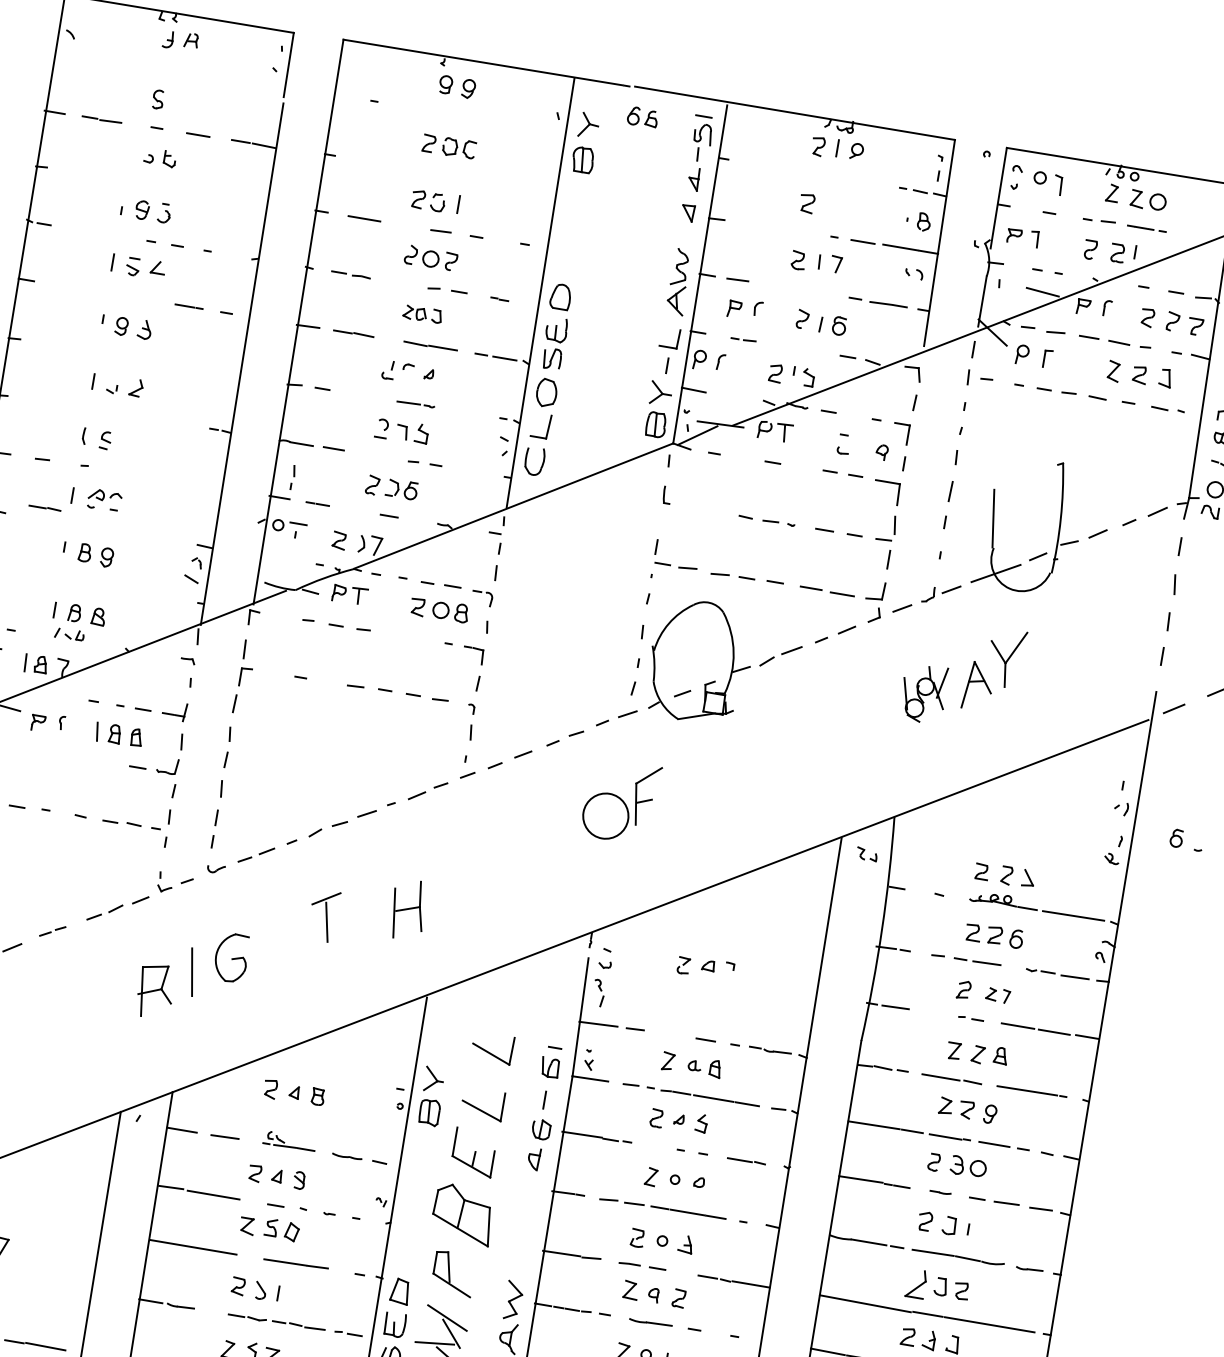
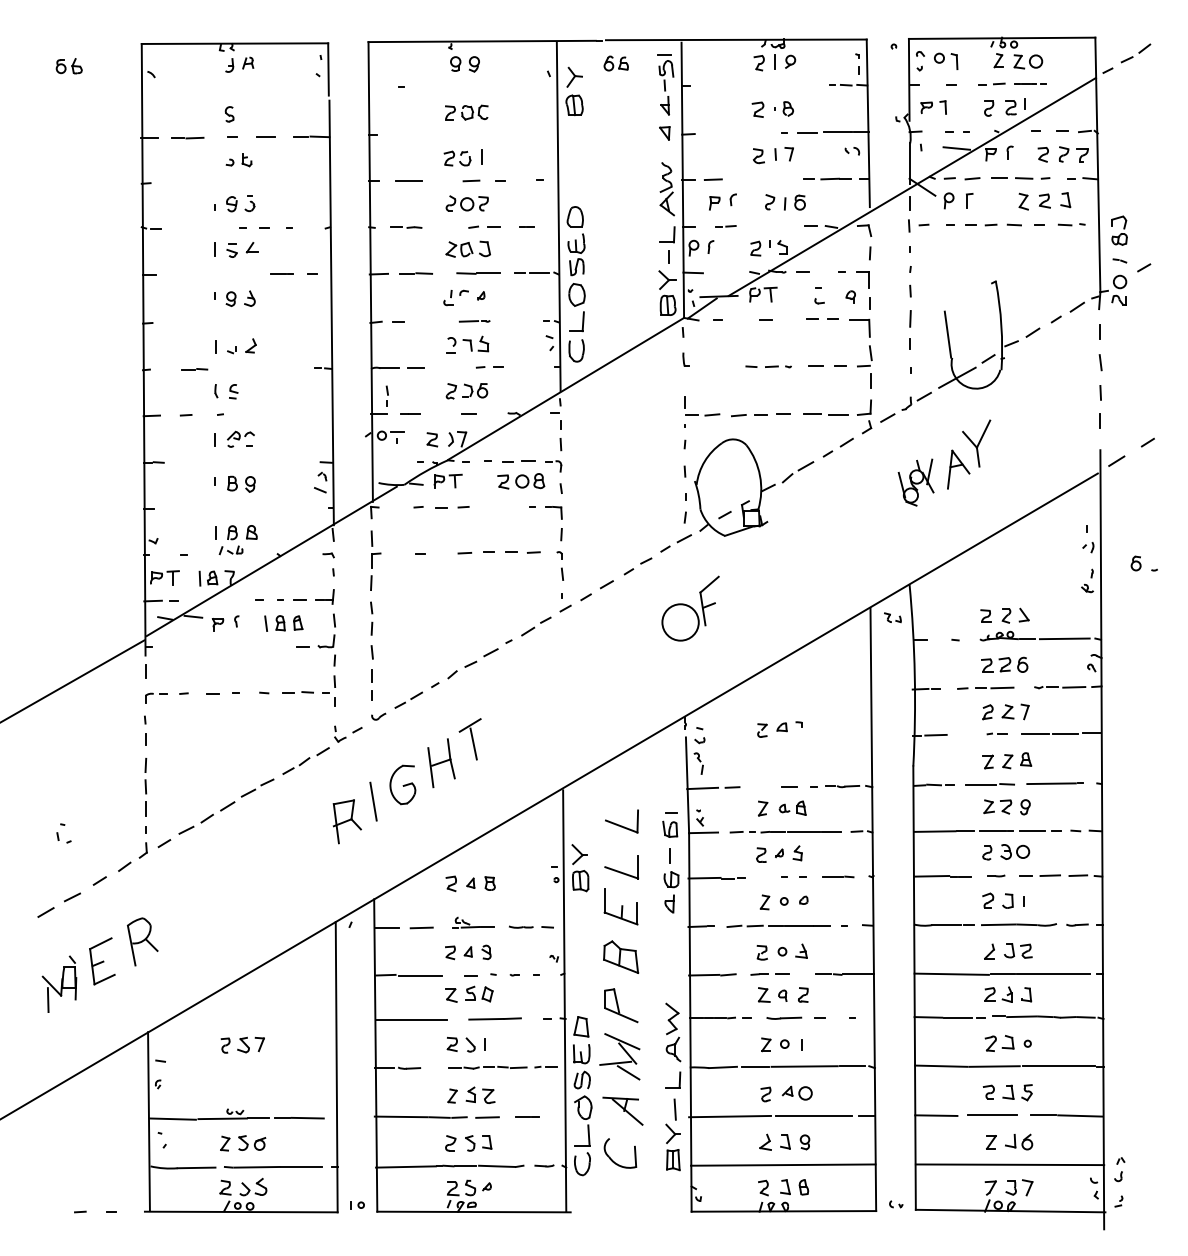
part: (918, 220) -> (783, 108), moved
part: (422, 313) -> (467, 248), size x1.43
line: (44, 508) -> (194, 369), moved
part: (408, 910) -> (441, 763), moved
part: (52, 930) -> (257, 787), size x1.67
part: (998, 994) -> (1015, 711), size x1.43
part: (464, 1213) -> (621, 956), size x0.71
part: (916, 1283) -> (989, 951), size x0.62

